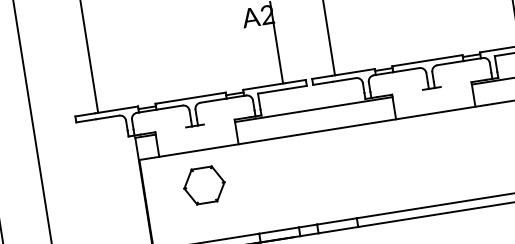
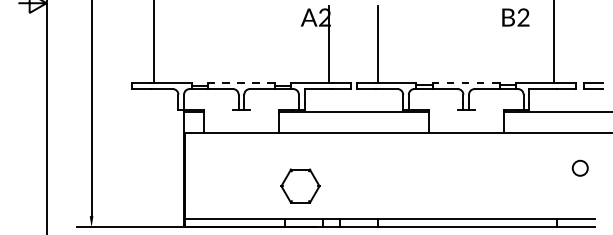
line: (426, 60) -> (465, 83), solid -> dashed
line: (189, 98) -> (240, 83), solid -> dashed
part: (204, 184) -> (300, 185), moved

